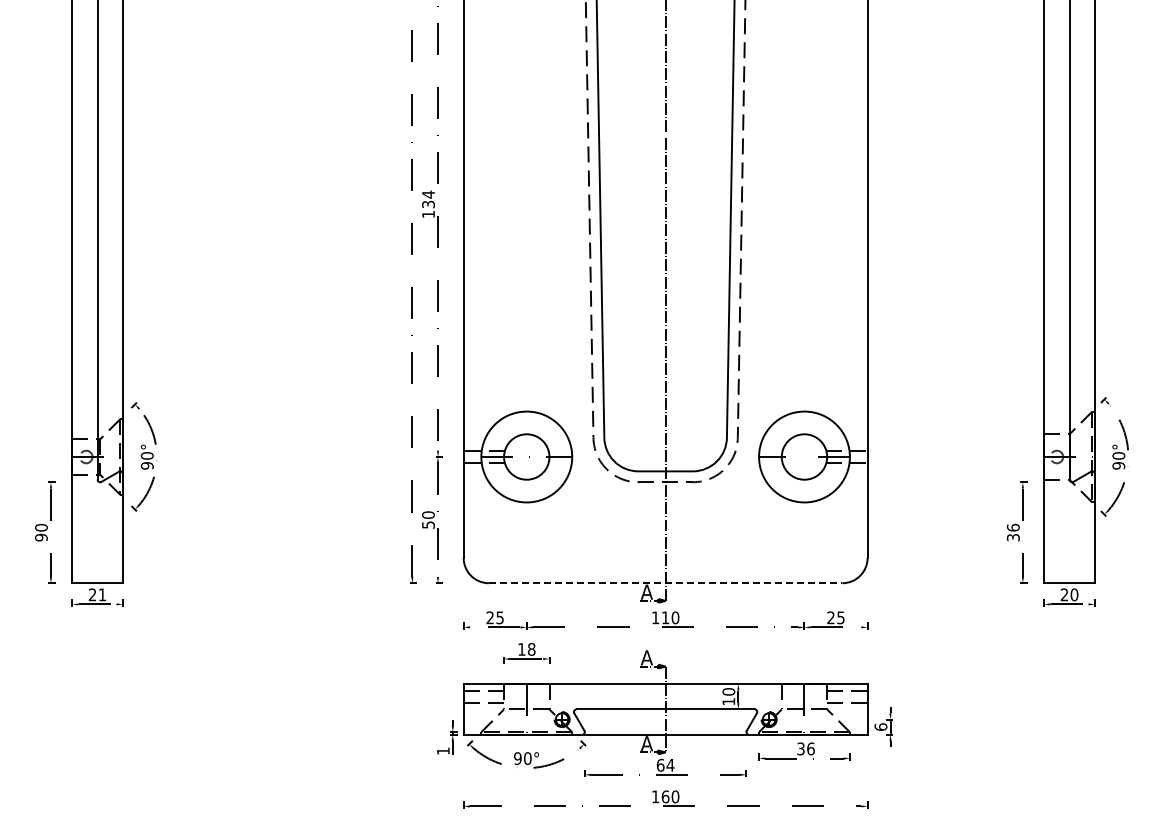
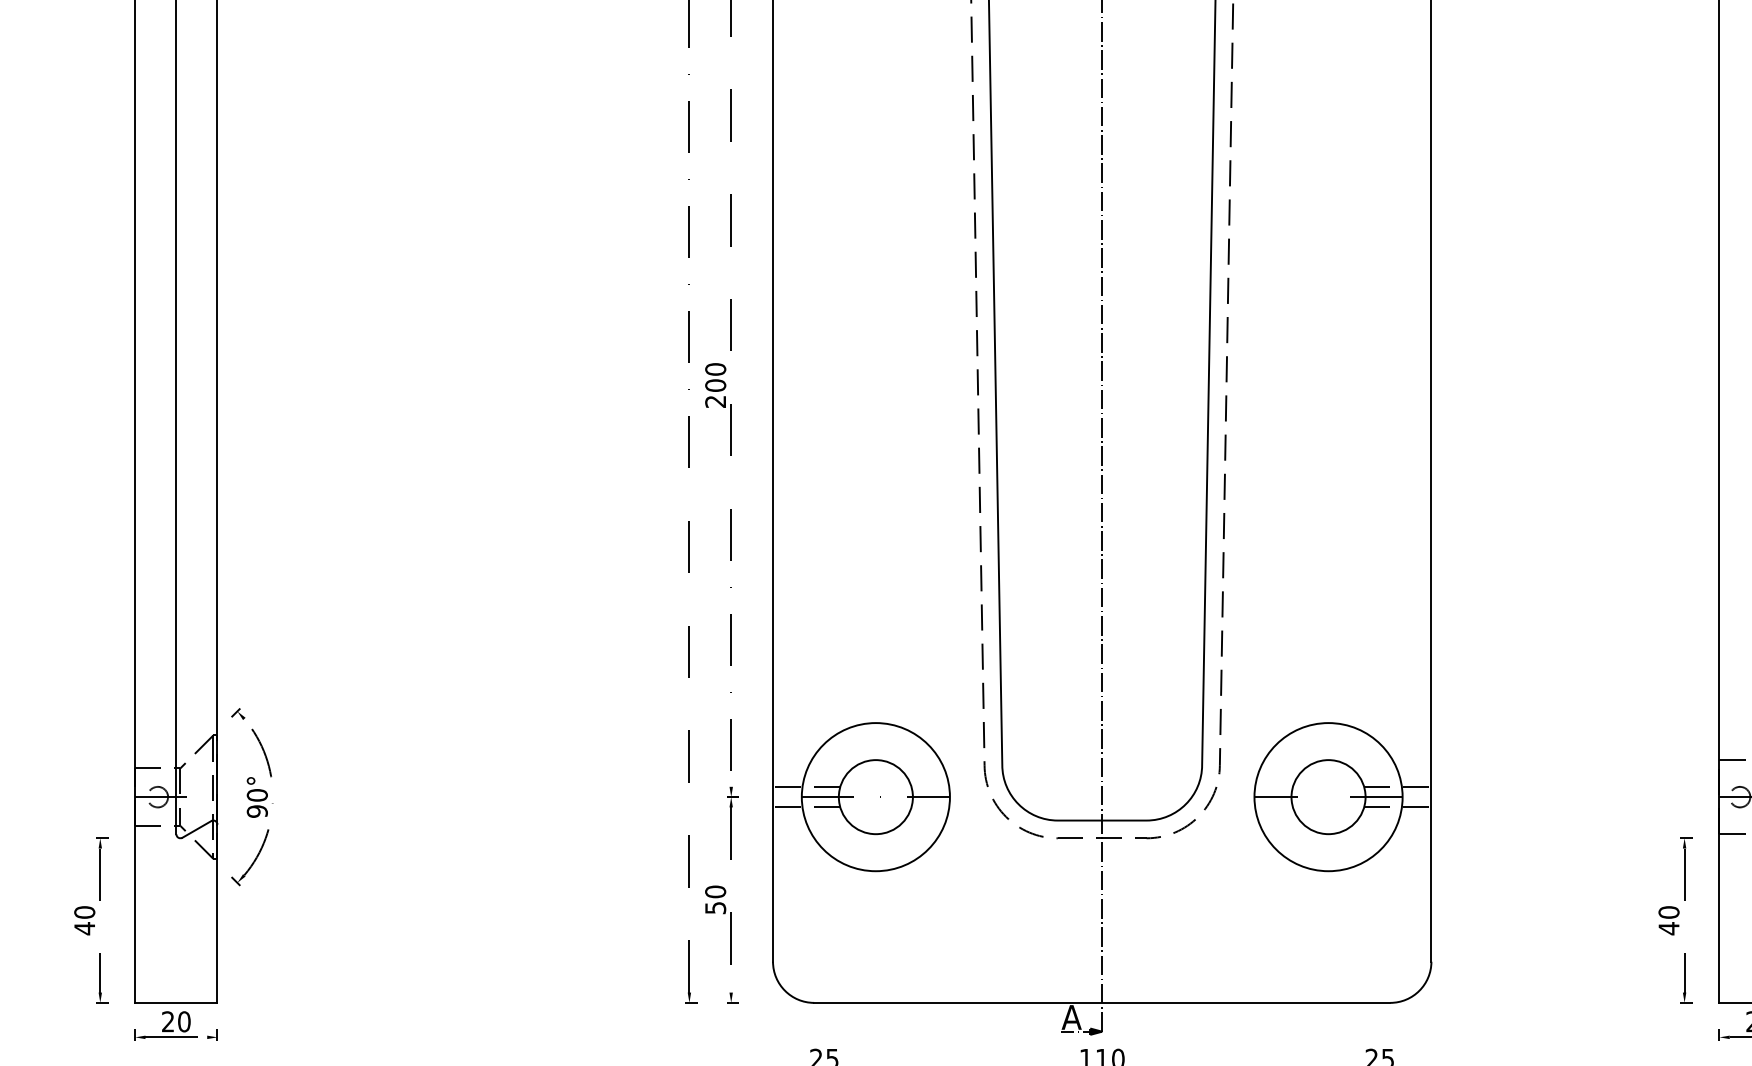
text: (428, 204) -> (715, 385), 134 -> 200
text: (1012, 532) -> (1667, 920), 36 -> 40
text: (41, 537) -> (84, 928), 90 -> 40
line: (665, 583) -> (1101, 1003), dashed -> solid
text: (102, 594) -> (184, 1021), 21 -> 20

